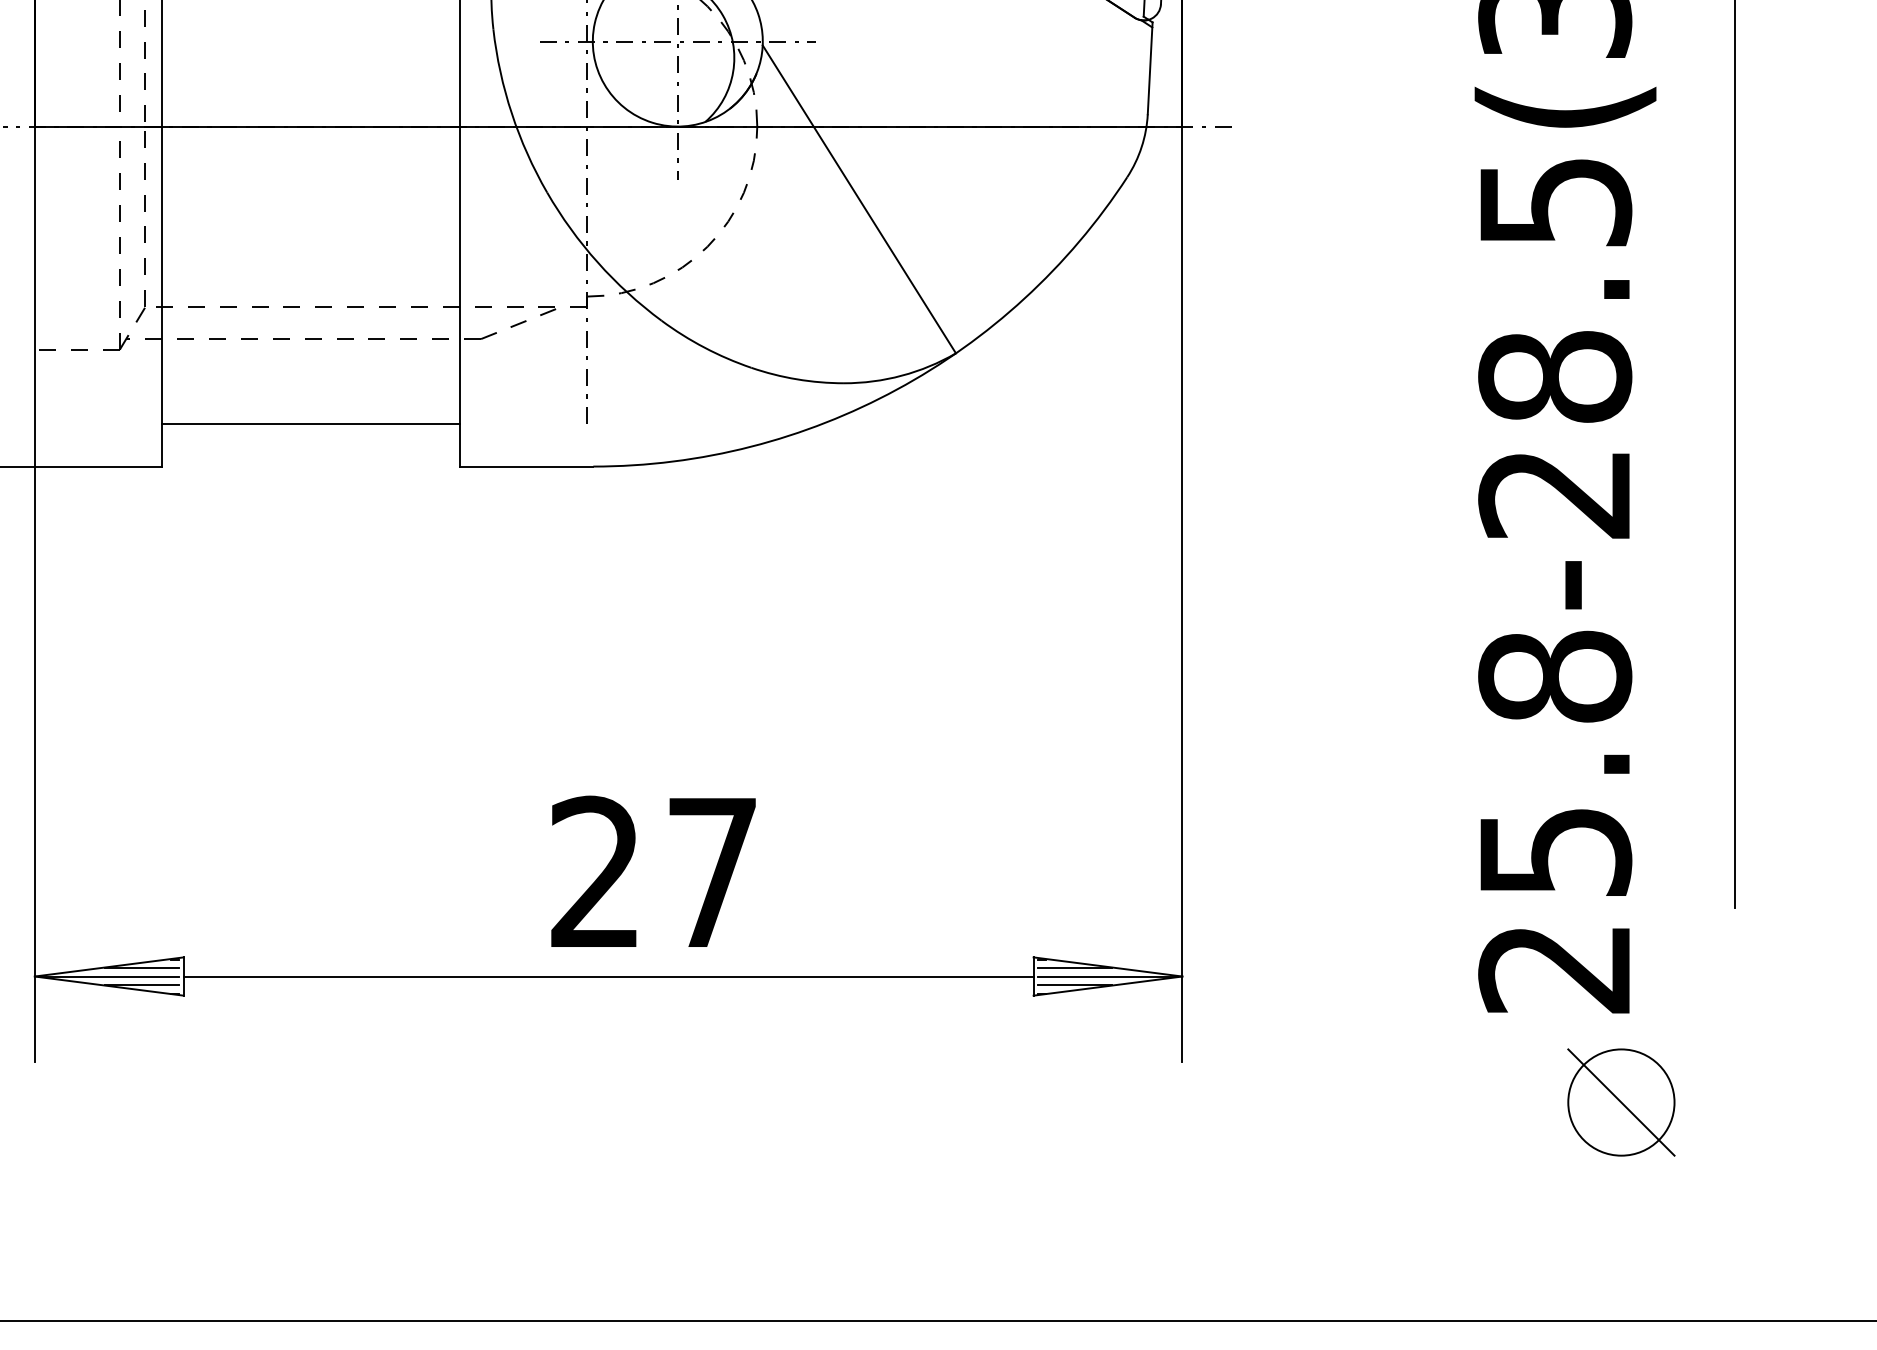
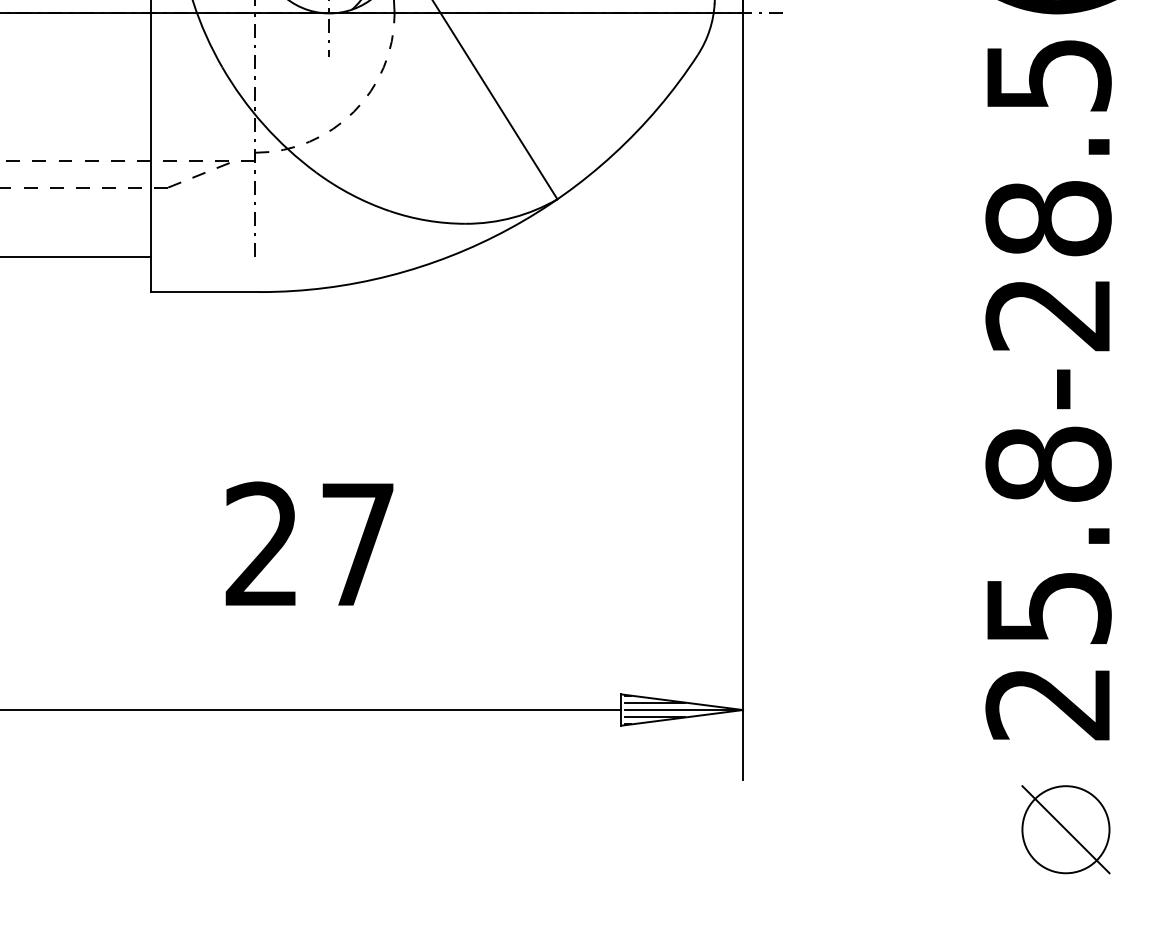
text: (653, 870) -> (309, 542), moved
part: (1621, 1102) -> (1066, 829), moved

